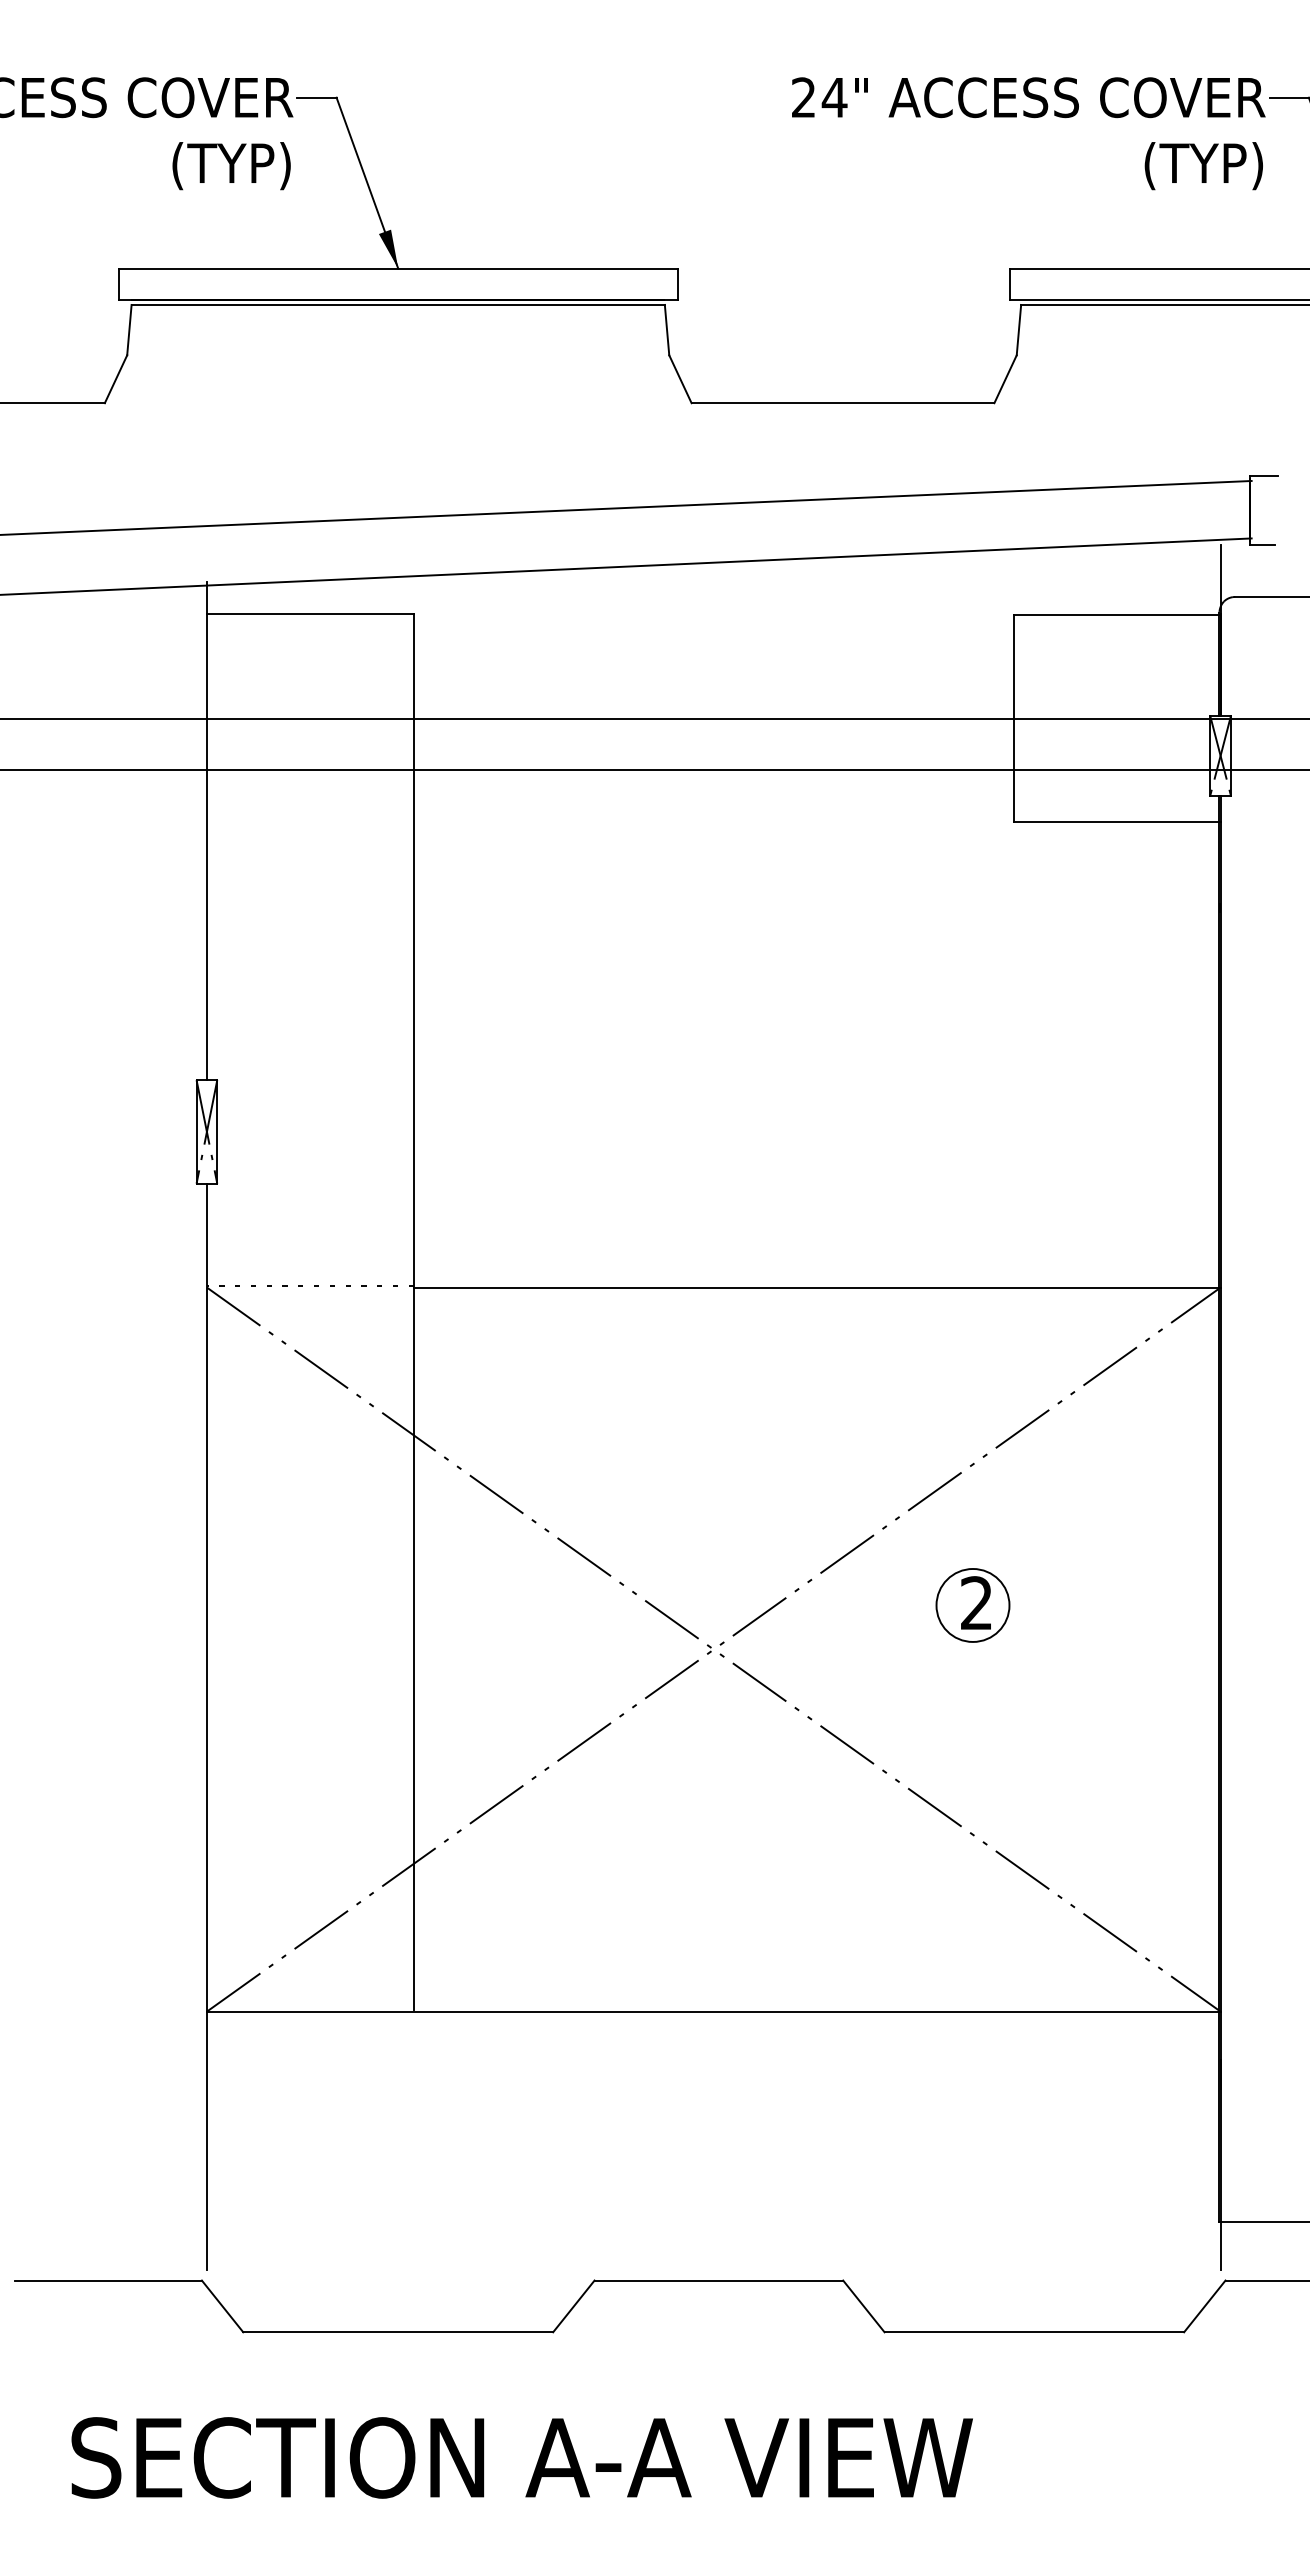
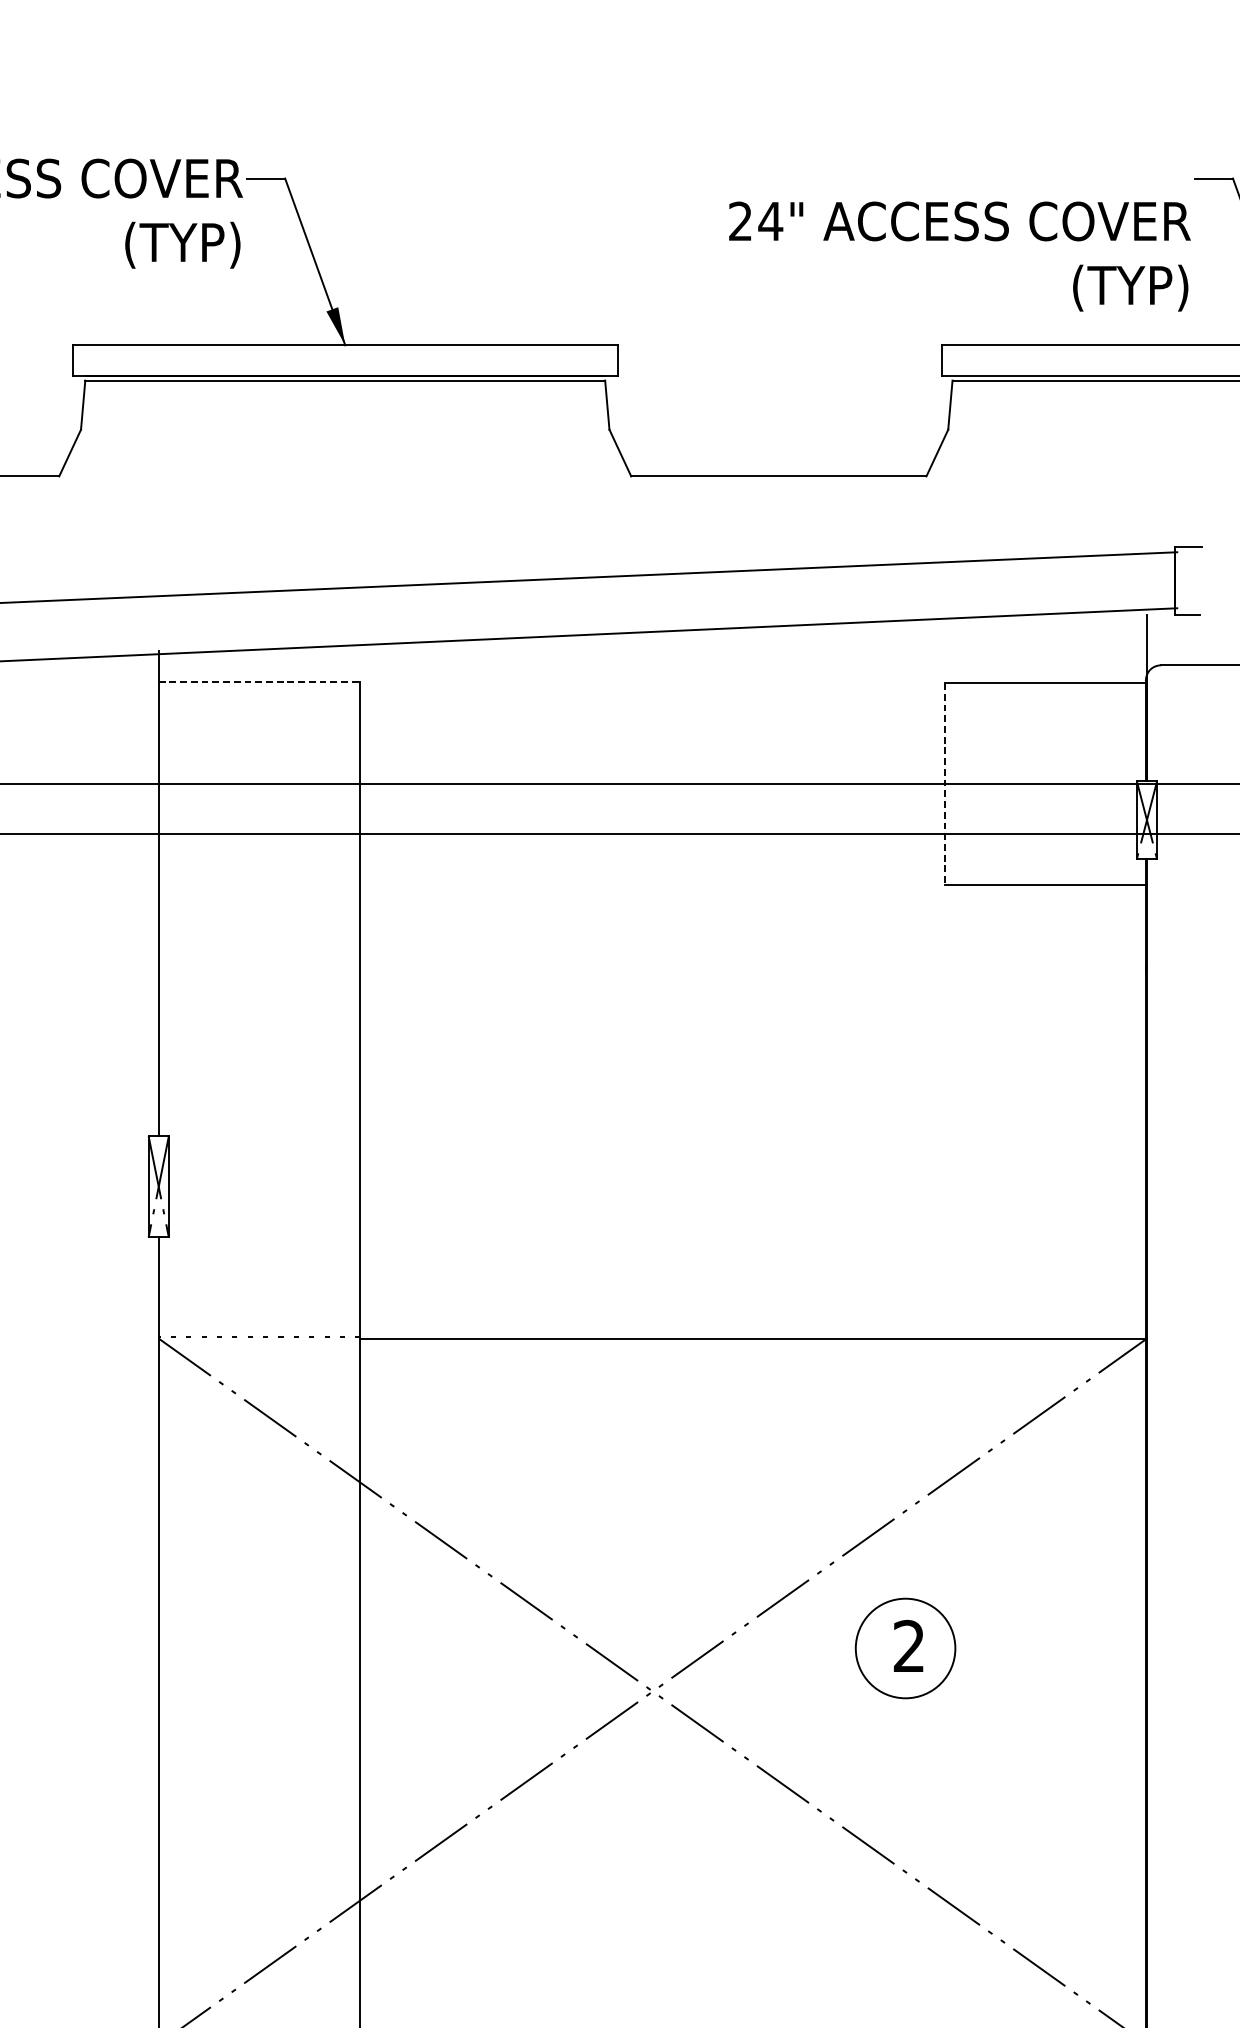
text: (1028, 133) -> (959, 256), moved
line: (310, 613) -> (259, 681), solid -> dashed
line: (1013, 719) -> (945, 784), solid -> dashed
circle: (972, 1605) -> (905, 1648), size x1.4

